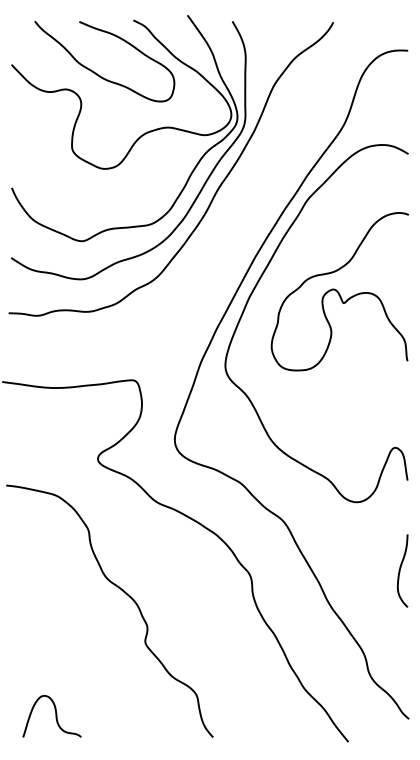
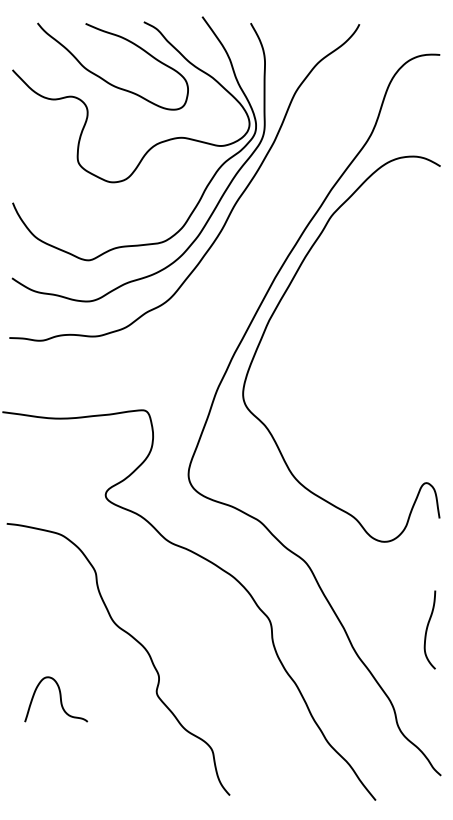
curve: (338, 291) -> (365, 314), removed
curve: (400, 570) -> (427, 629), moved
curve: (55, 716) -> (59, 699), moved

